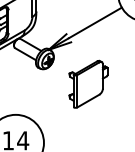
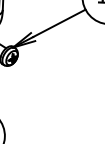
part: (88, 83) -> (50, 81), removed

